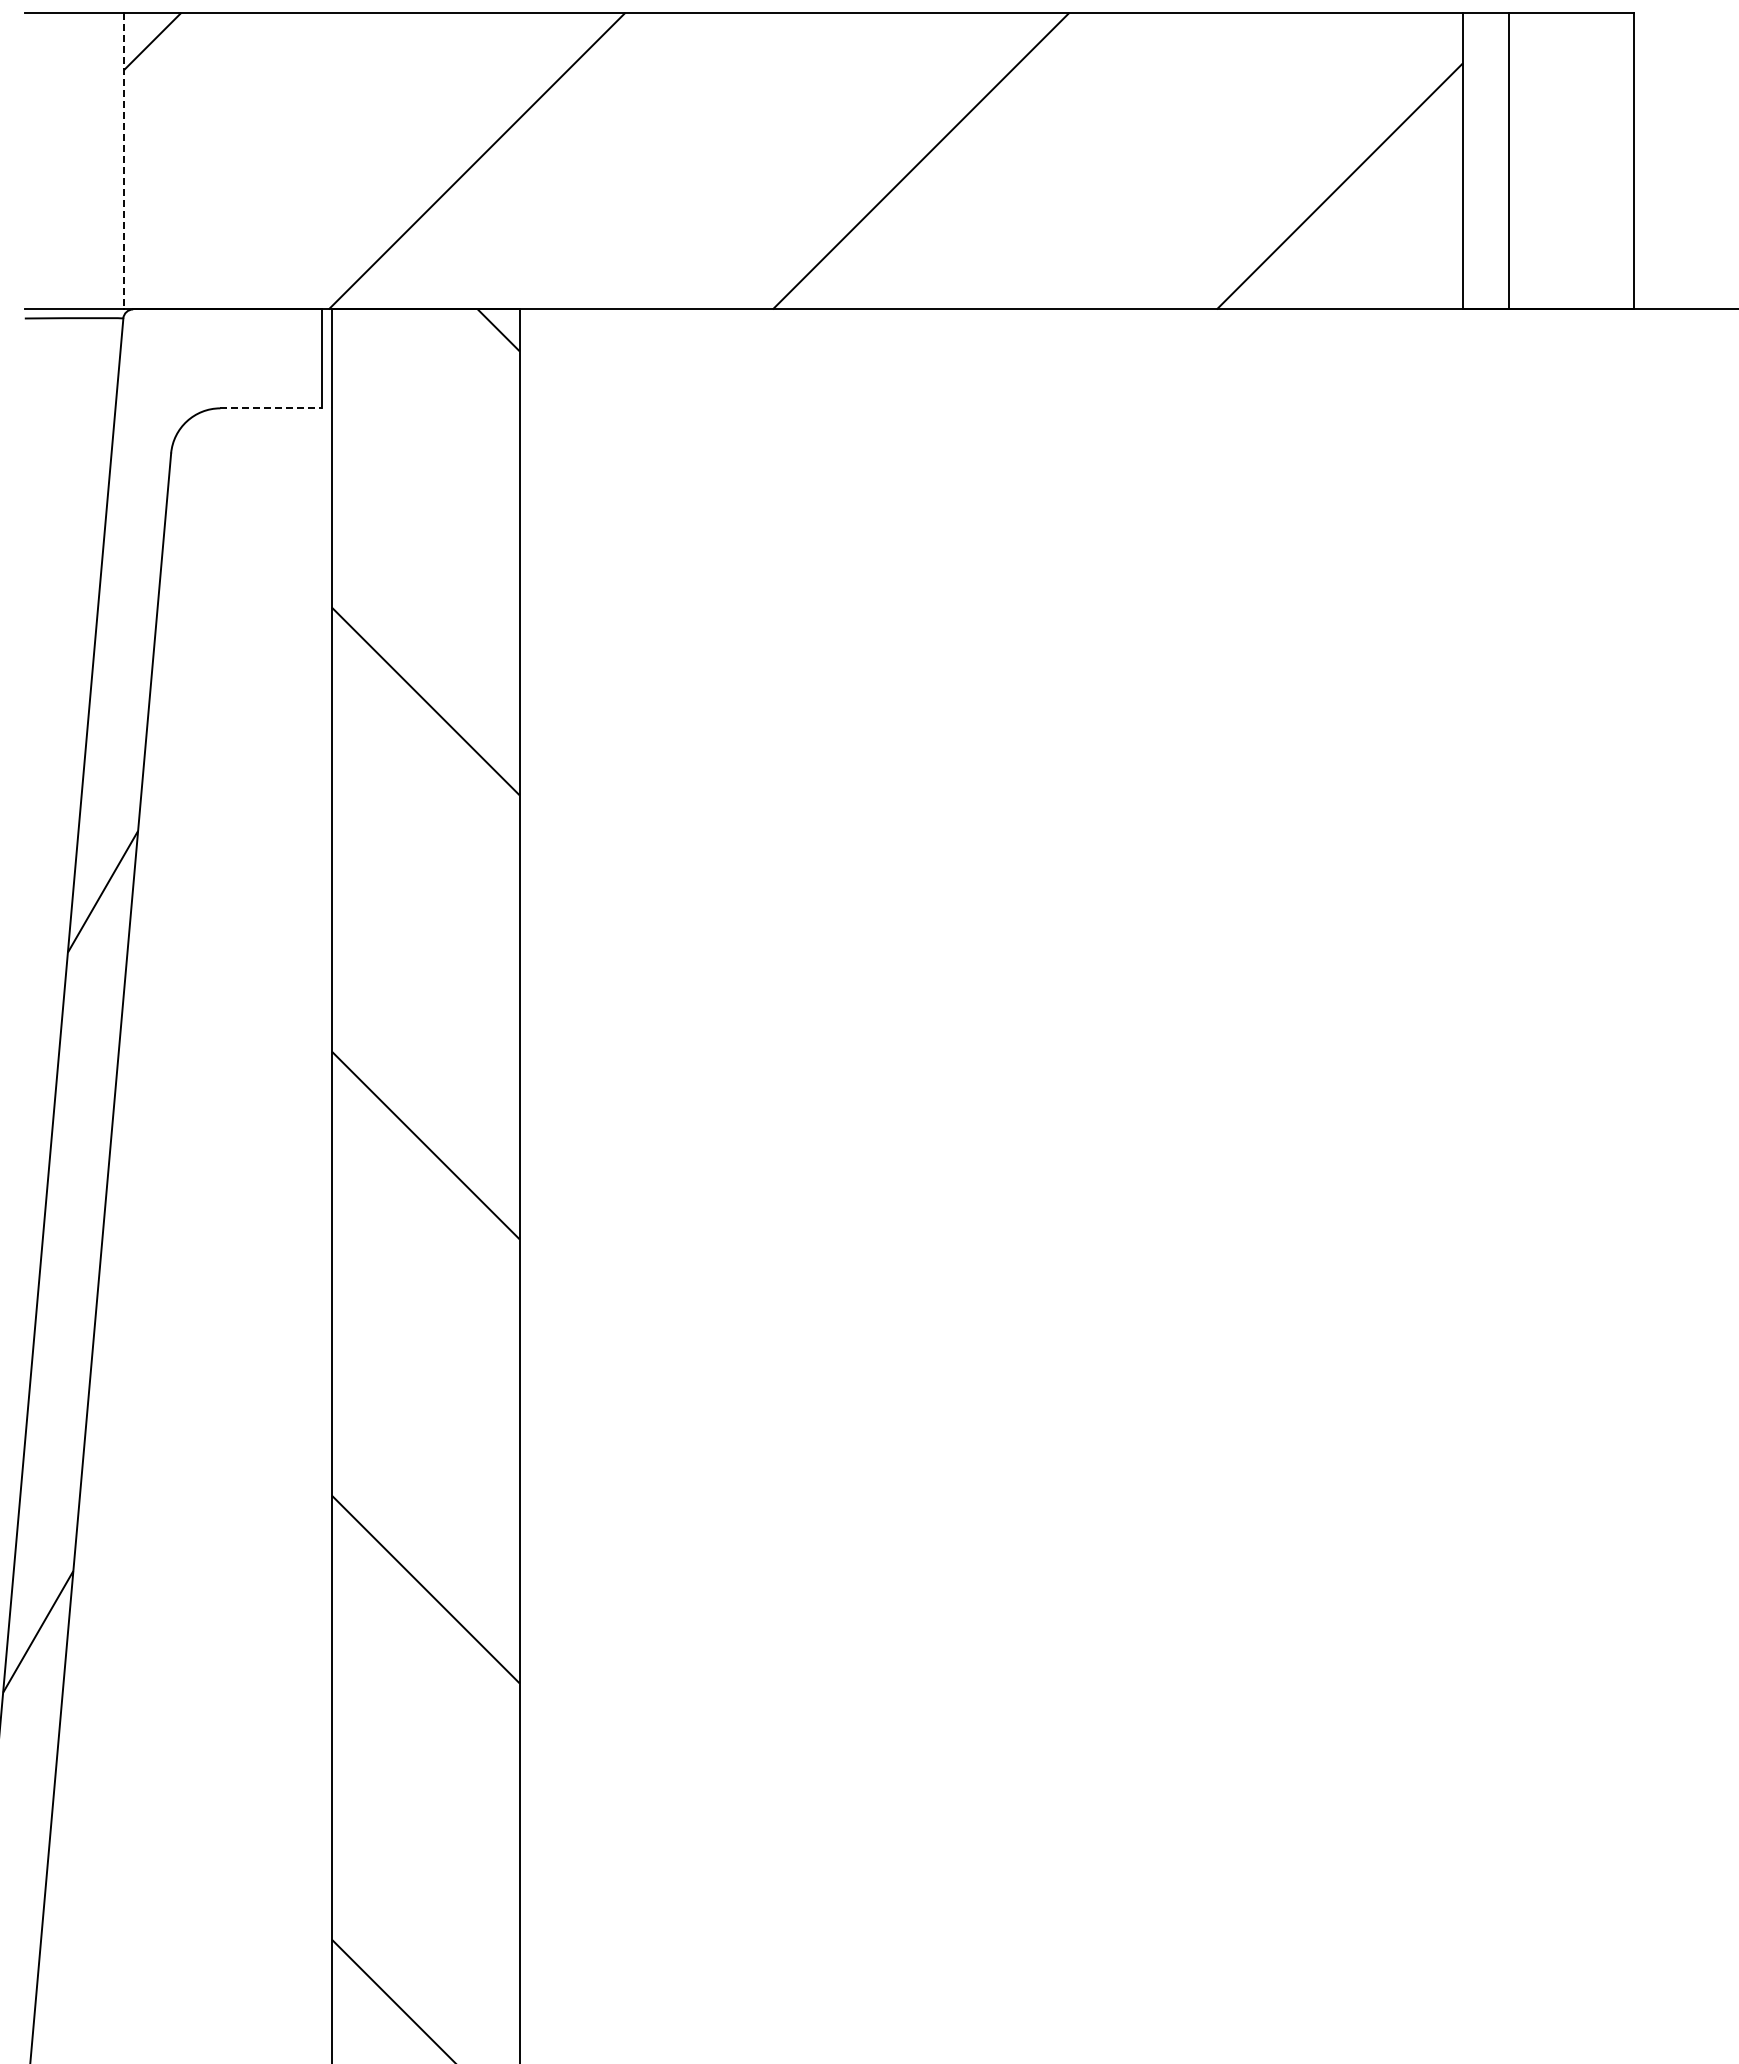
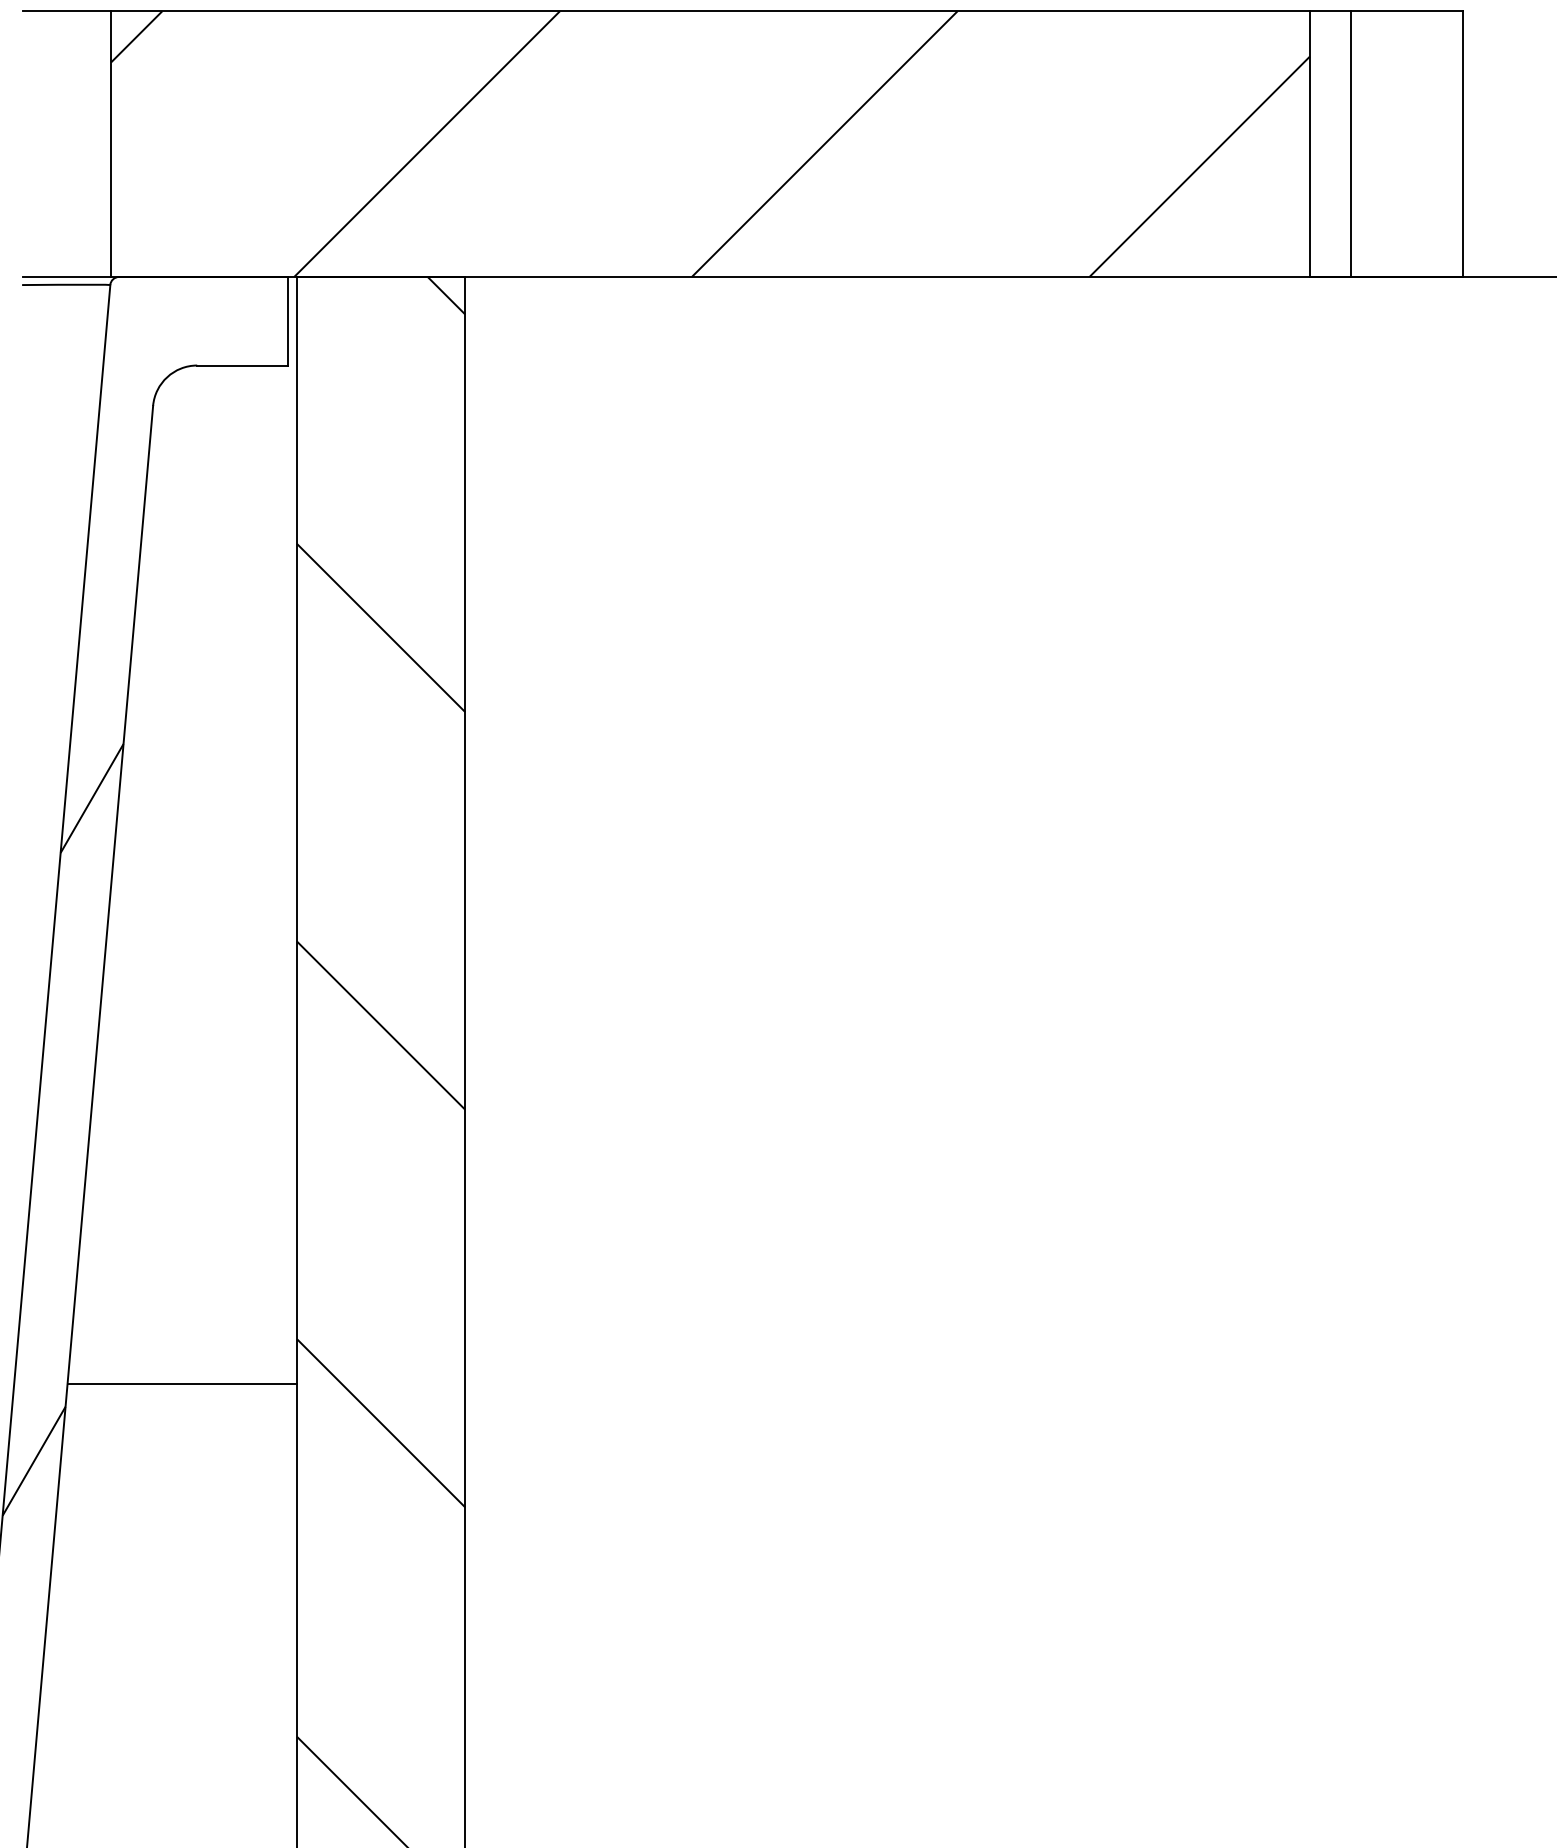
line: (124, 161) -> (111, 144), dashed -> solid
line: (271, 408) -> (242, 365), dashed -> solid
line: (203, 1545) -> (182, 1383), added

